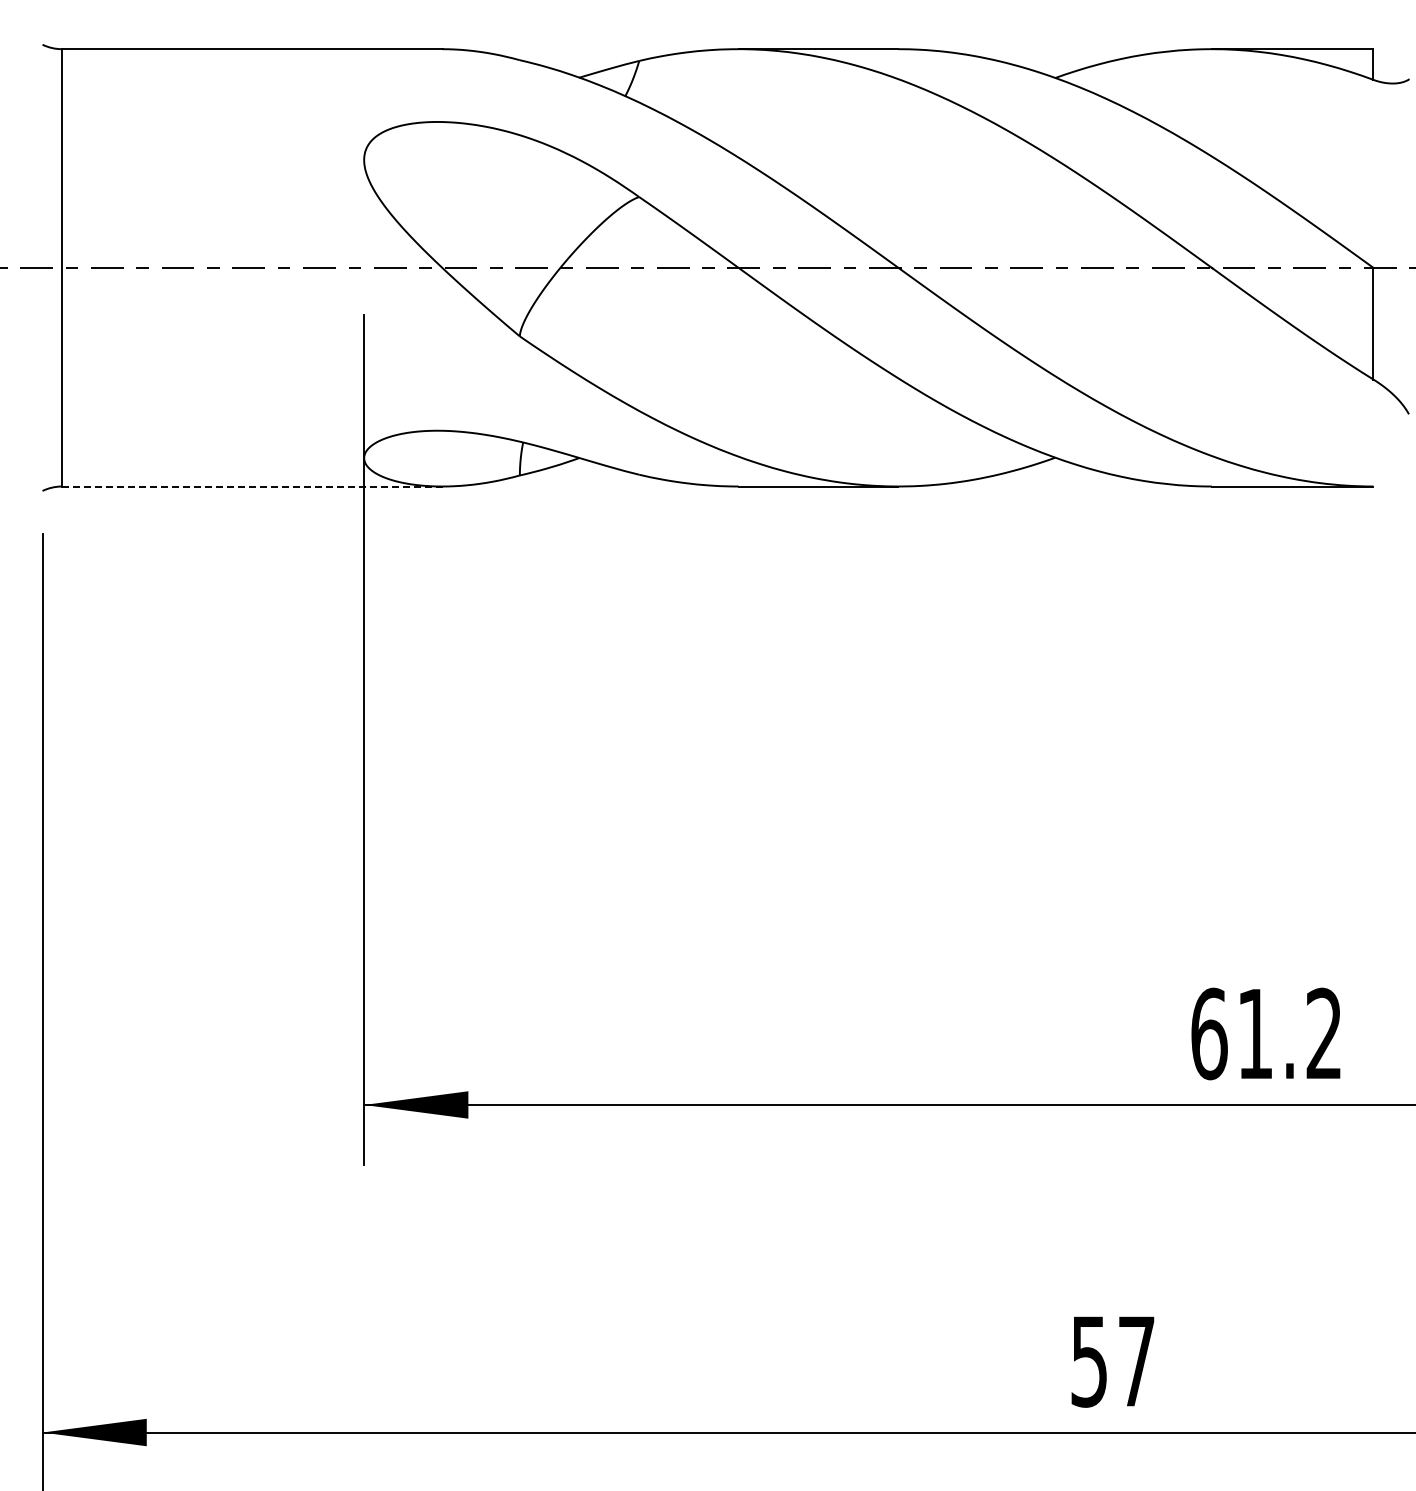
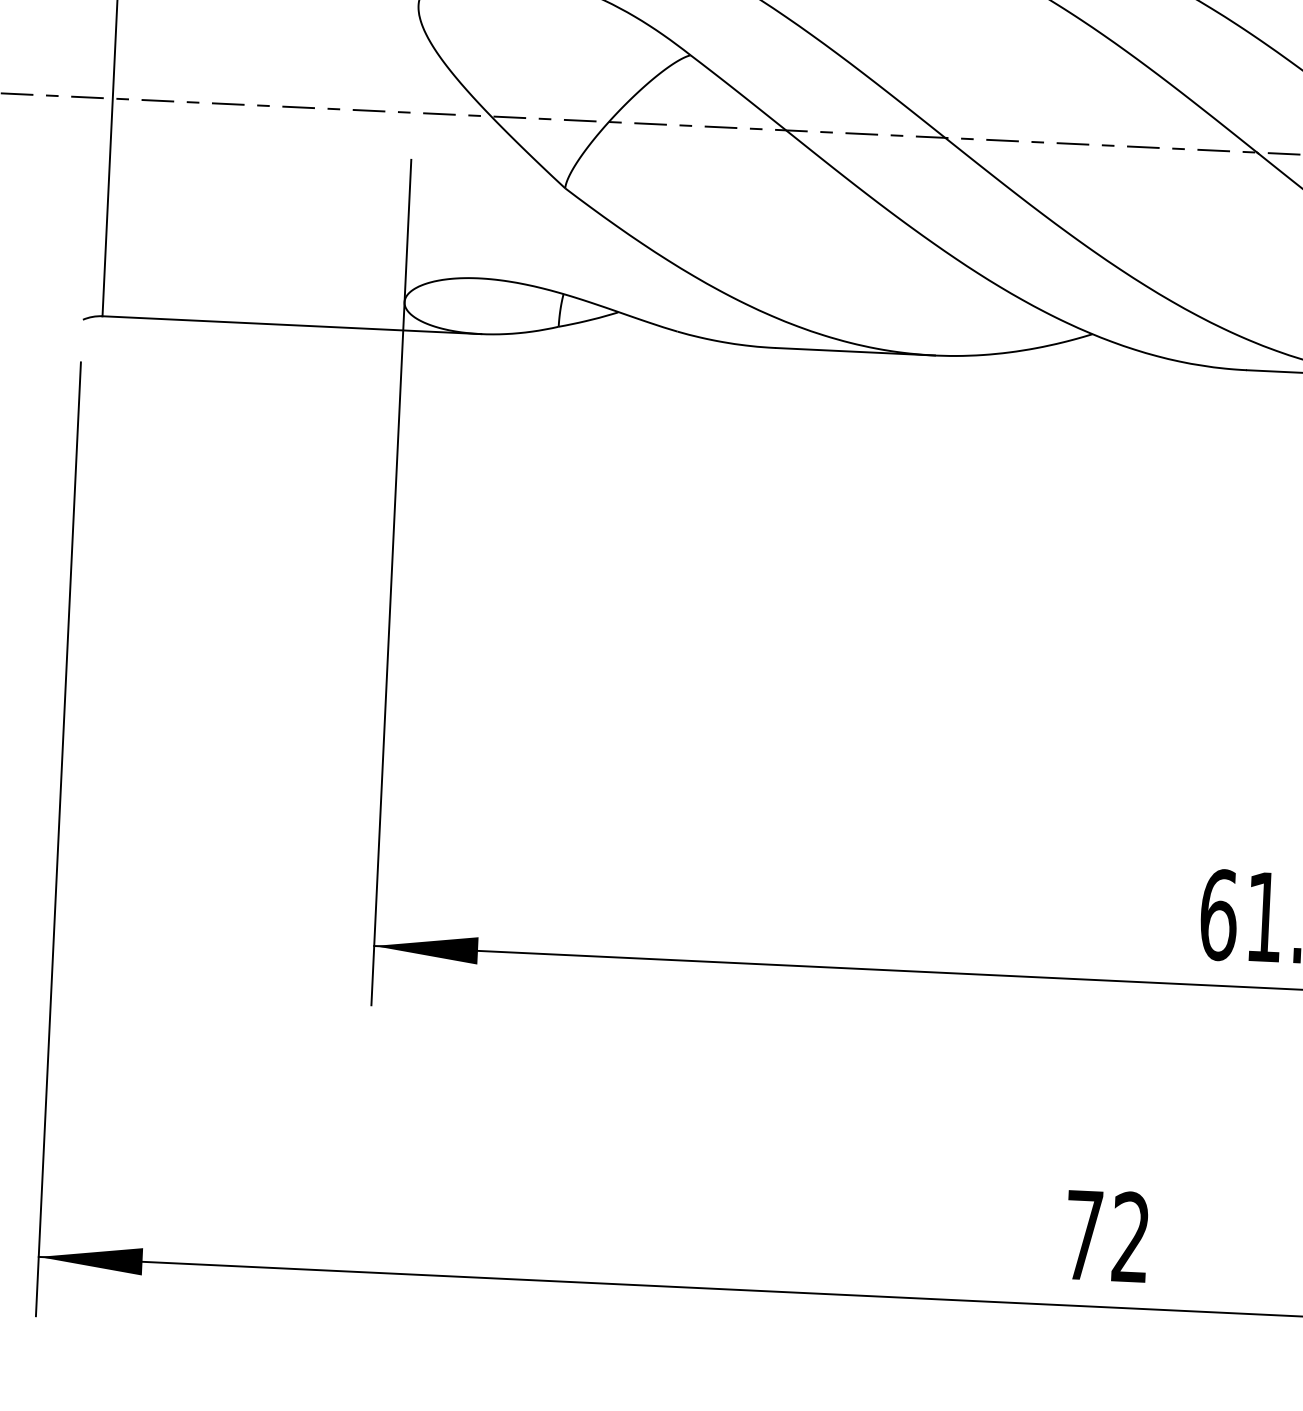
line: (252, 486) -> (292, 325), dashed -> solid
text: (1112, 1361) -> (1106, 1236), 57 -> 72

